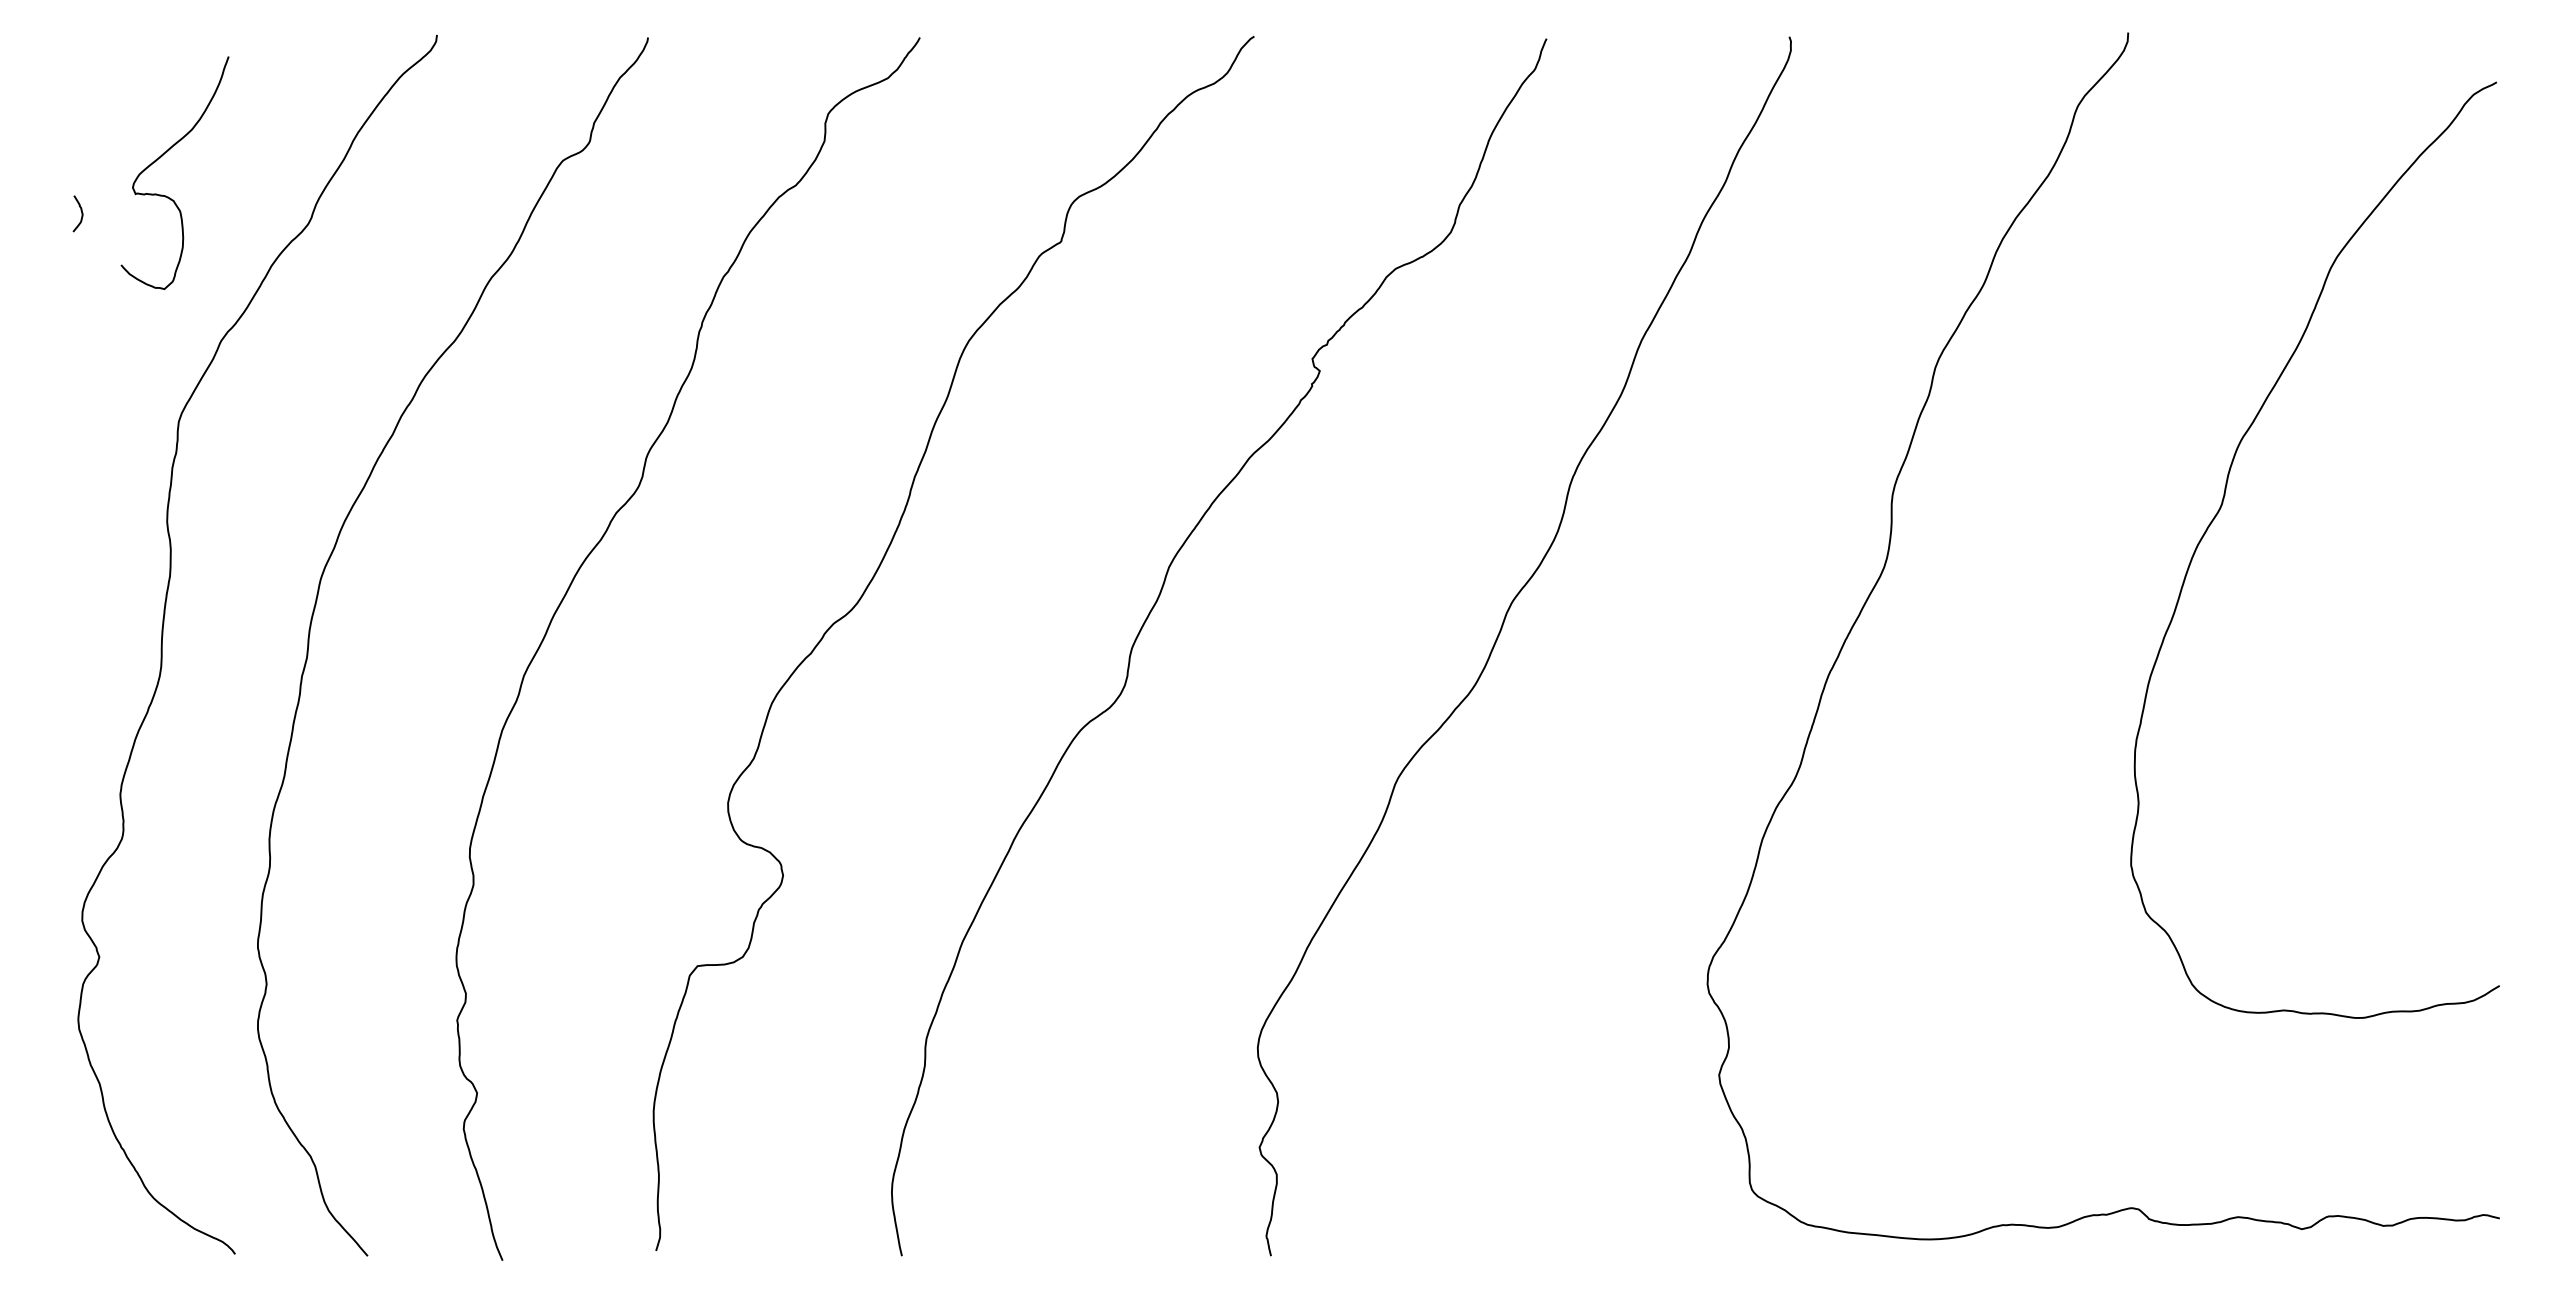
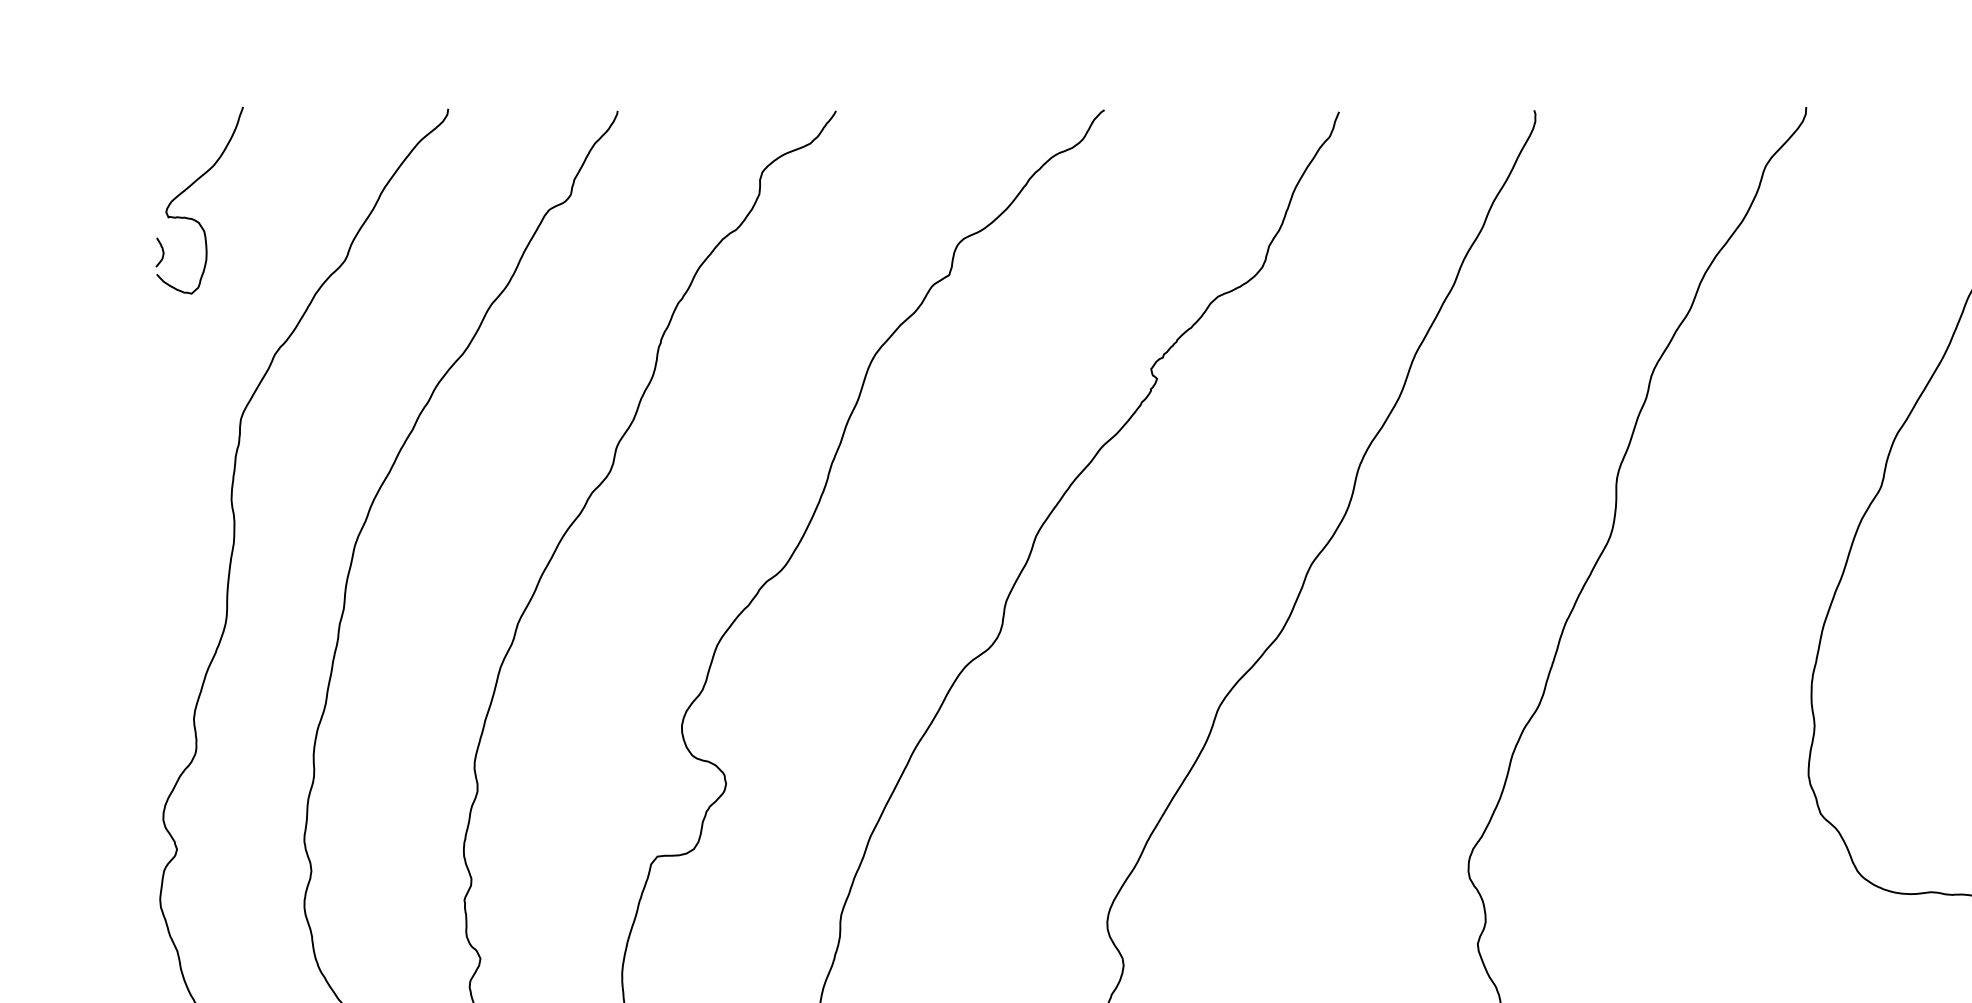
curve: (160, 158) -> (188, 188), moved

